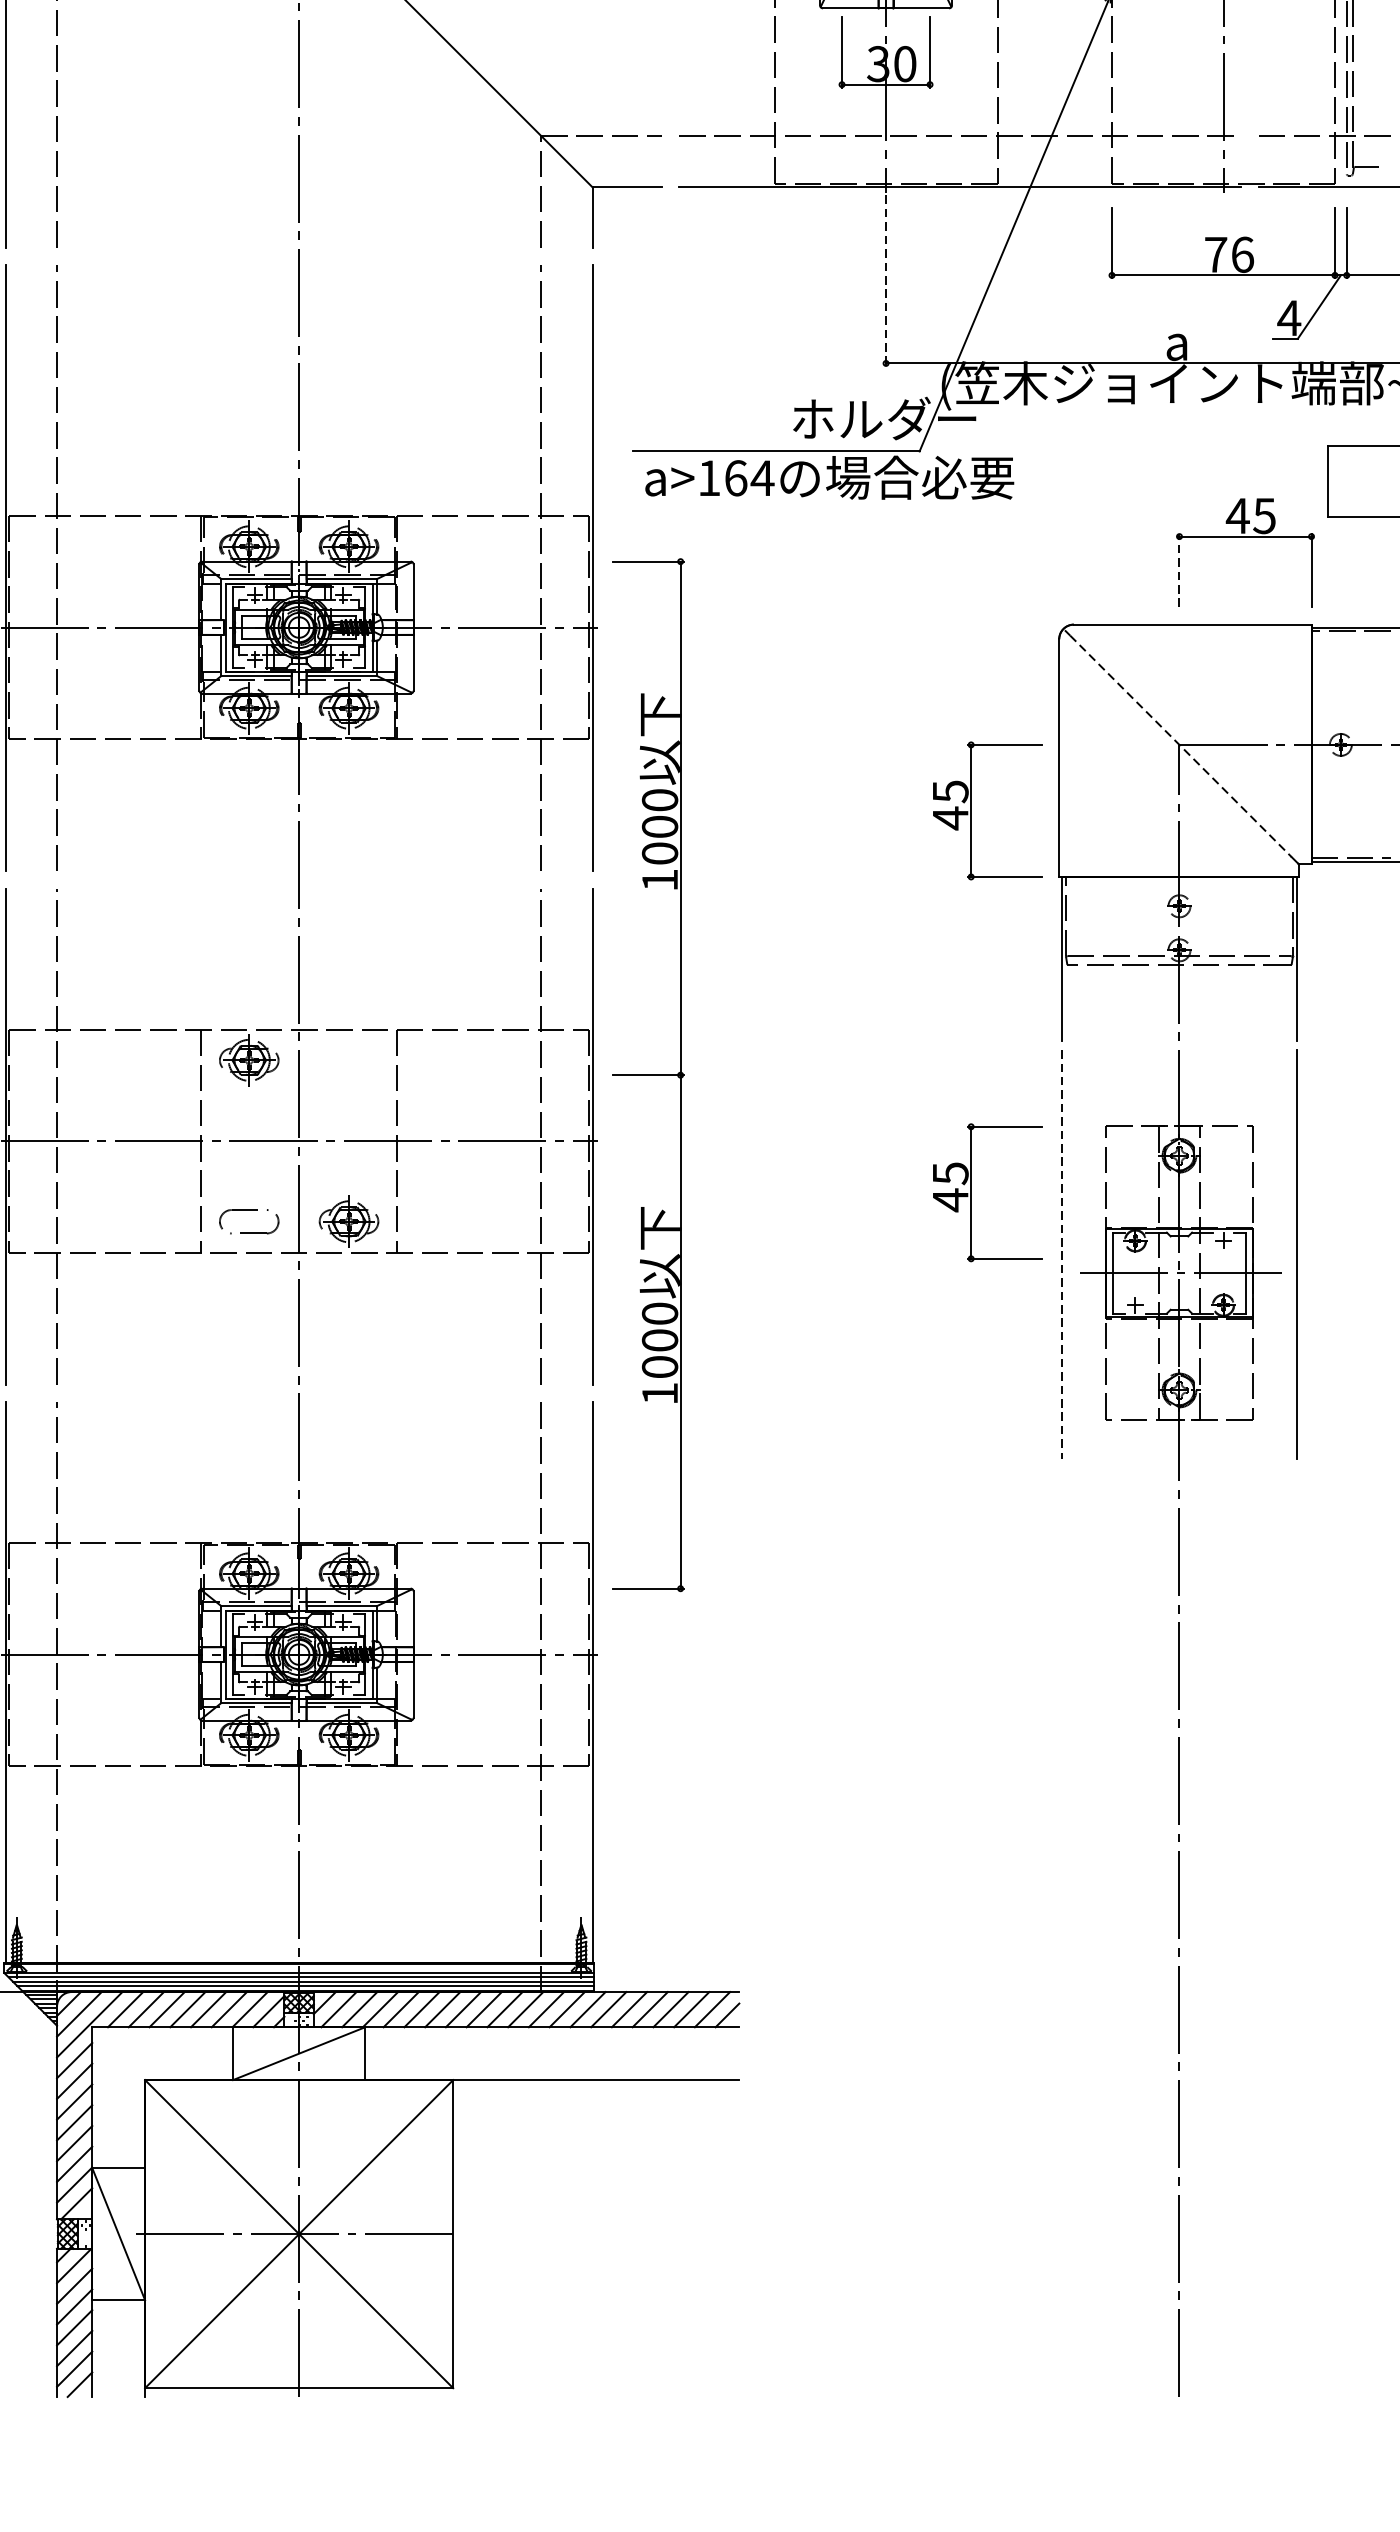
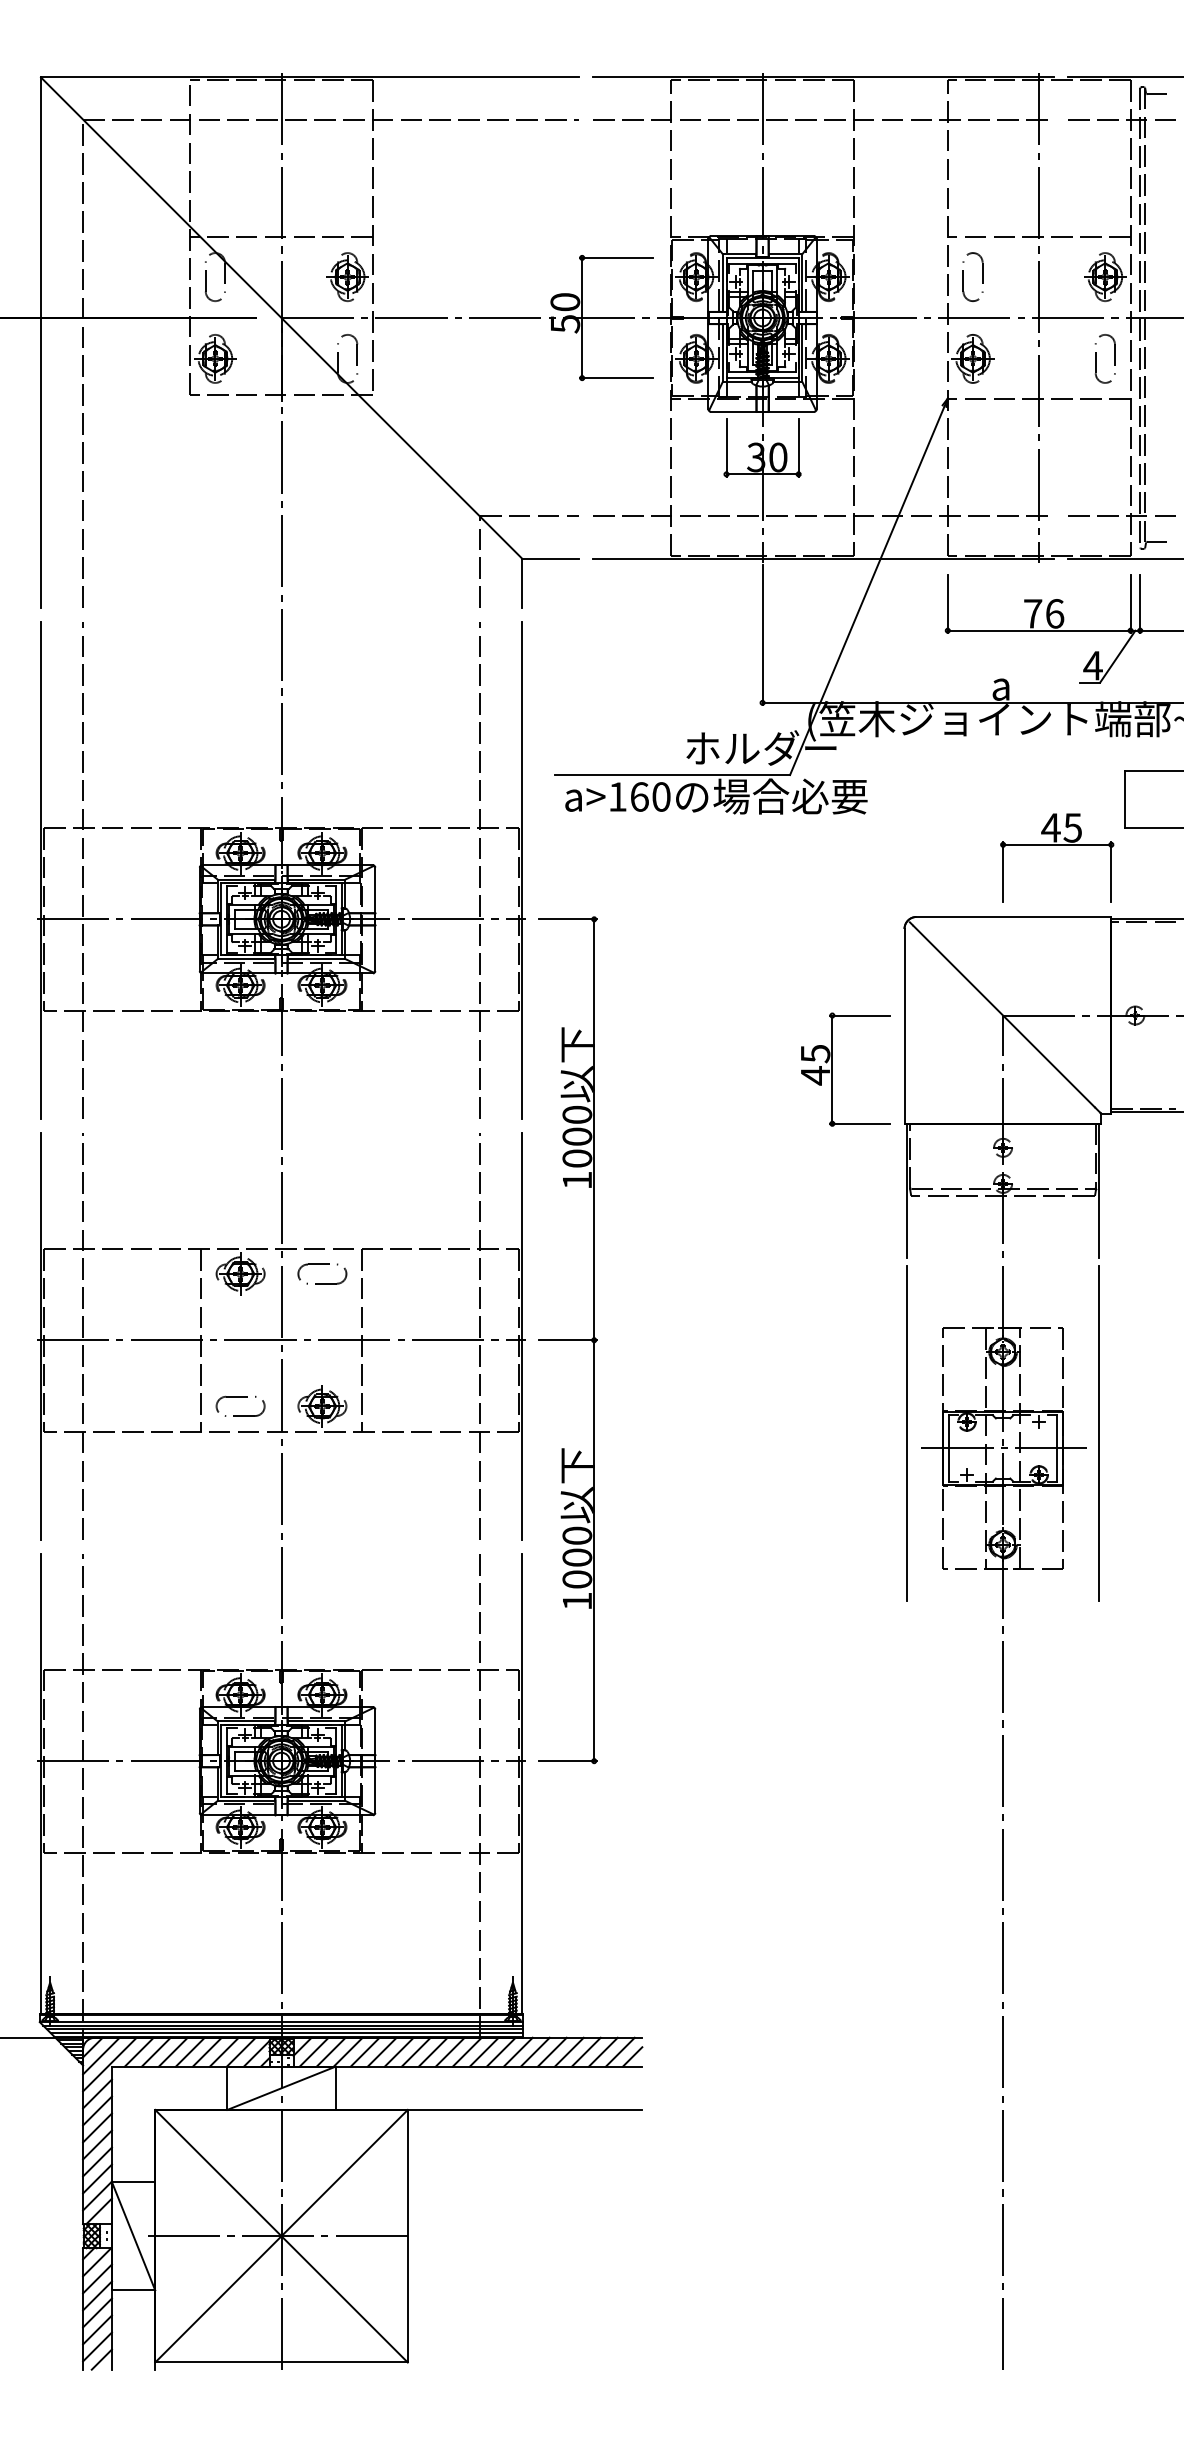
line: (885, 281) -> (762, 635), dashed -> solid
text: (762, 477) -> (661, 796), a>164 -> a>160
line: (1179, 569) -> (1003, 871), dashed -> solid
line: (1181, 747) -> (1004, 1017), dashed -> solid
part: (349, 1048) -> (322, 1264), added
part: (648, 1075) -> (567, 1340), moved
part: (971, 1192) -> (832, 1382), removed
line: (1061, 1254) -> (906, 1433), dashed -> solid

